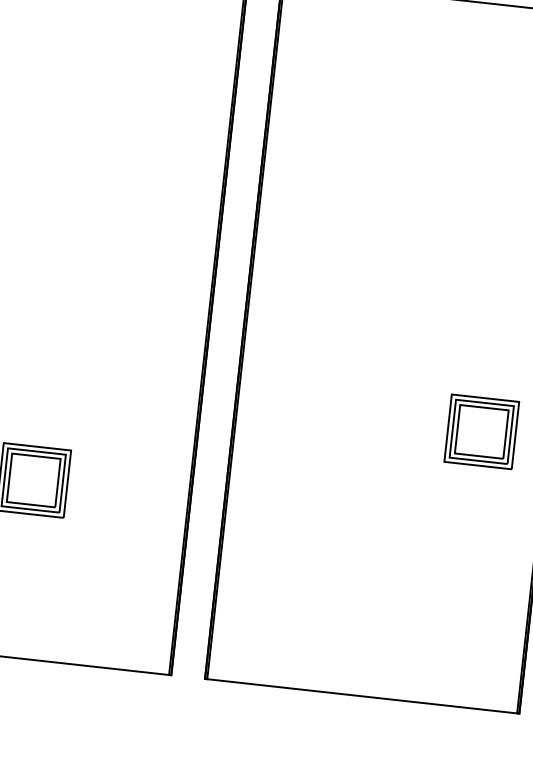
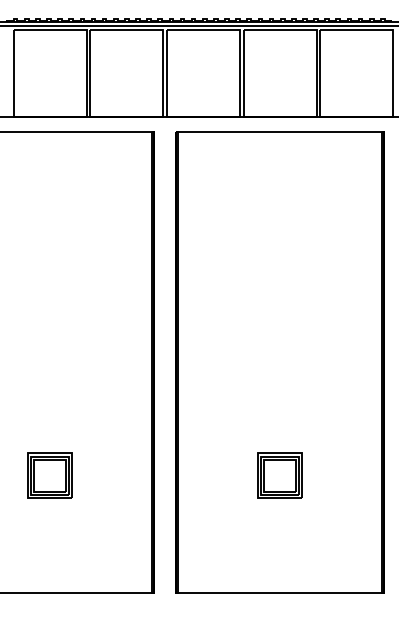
part: (481, 431) -> (279, 475), moved

